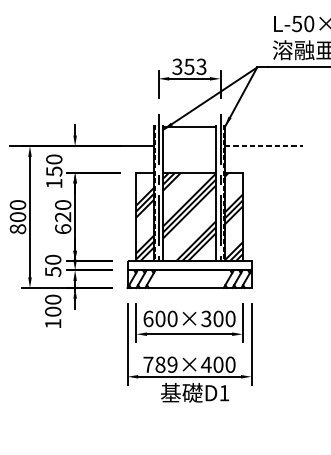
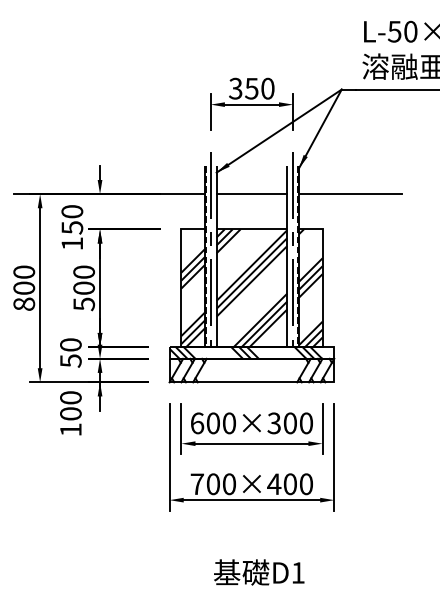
text: (201, 66) -> (267, 88), 353 -> 350
line: (189, 126) -> (251, 194), moved
line: (263, 146) -> (350, 194), dashed -> solid
text: (63, 223) -> (84, 296), 620 -> 500
hatch: (184, 265) -> (245, 352), added
text: (165, 364) -> (220, 484), 789×400 -> 700×400
text: (195, 392) -> (259, 572), moved

